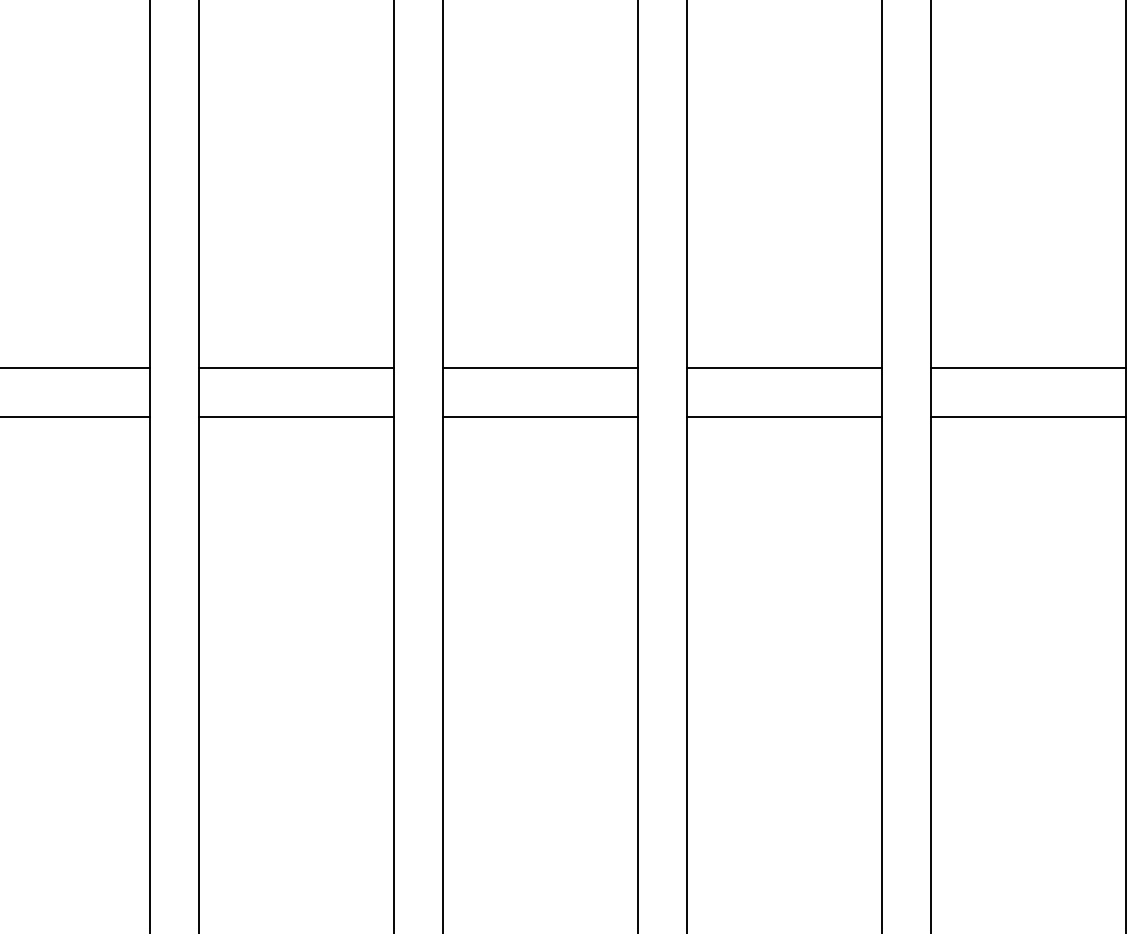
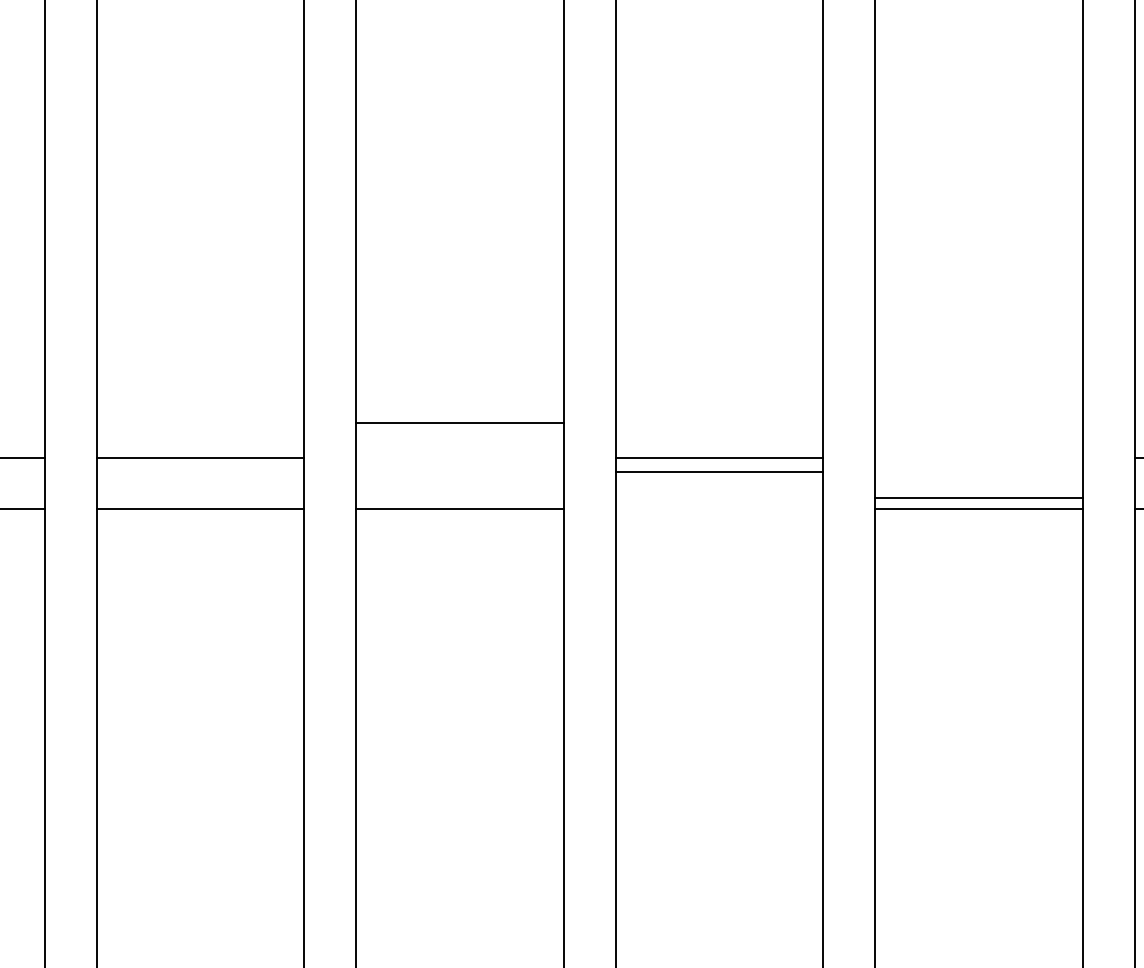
line: (540, 368) -> (459, 423), moved
line: (1028, 368) -> (979, 498), moved
line: (784, 417) -> (719, 472), moved

